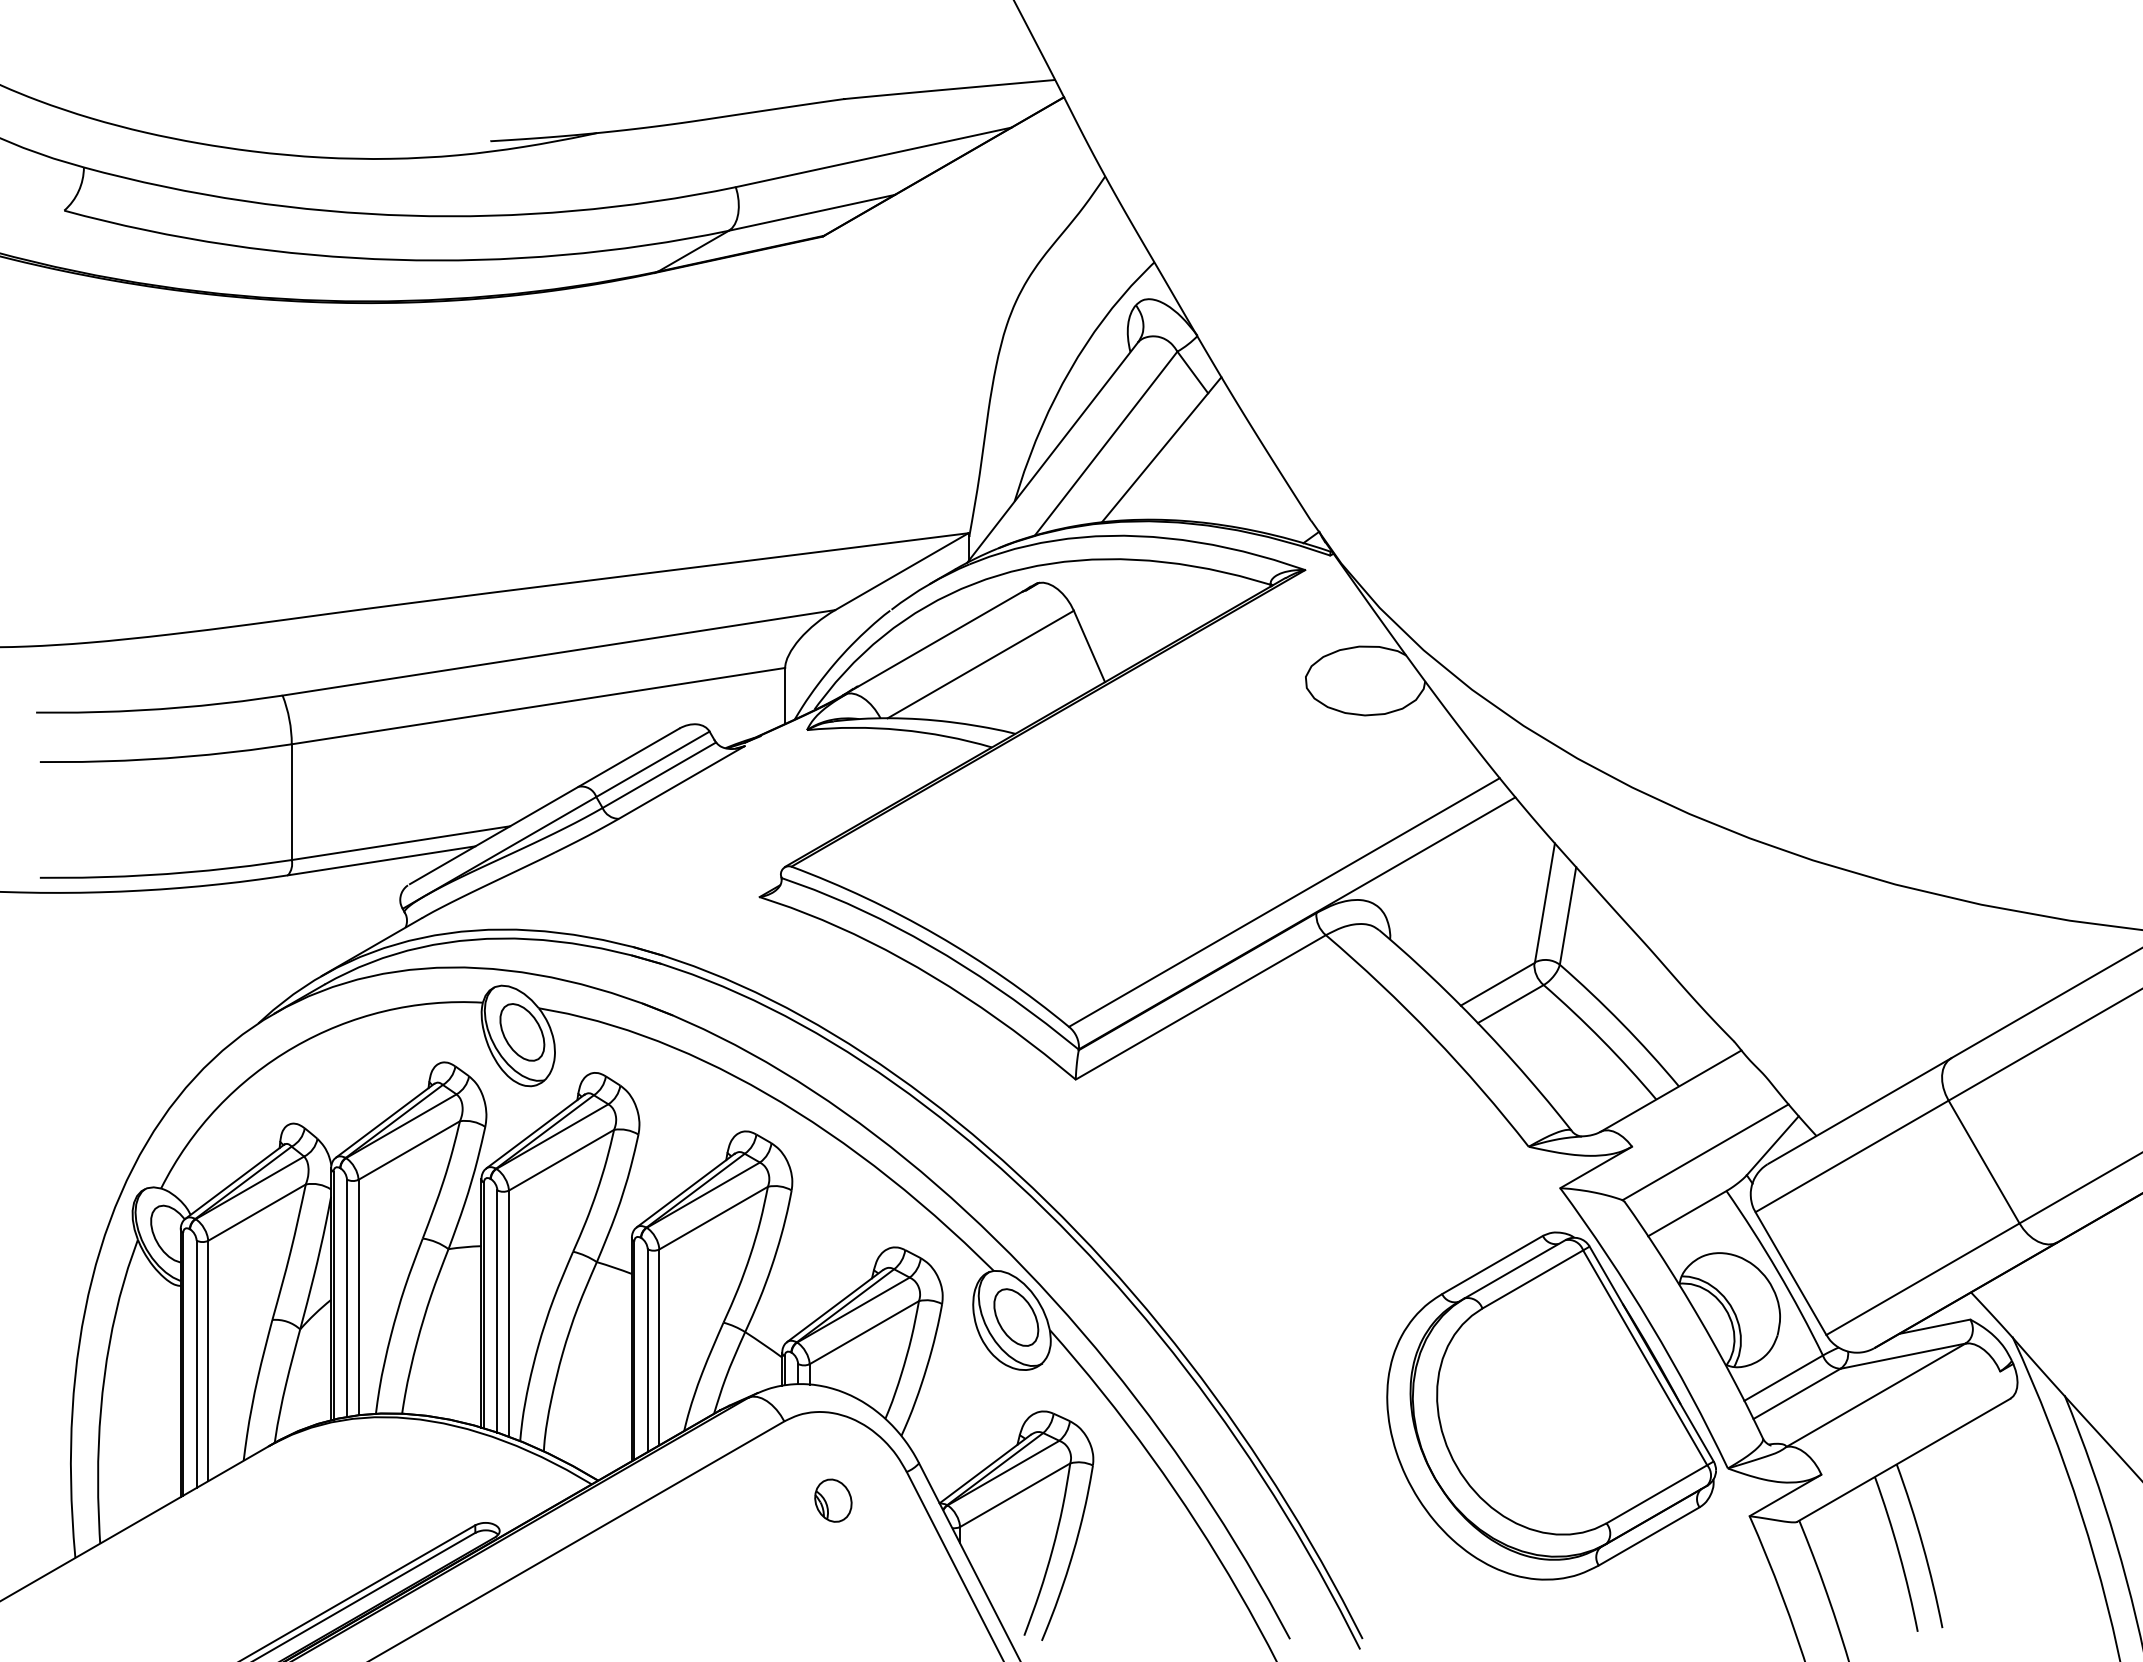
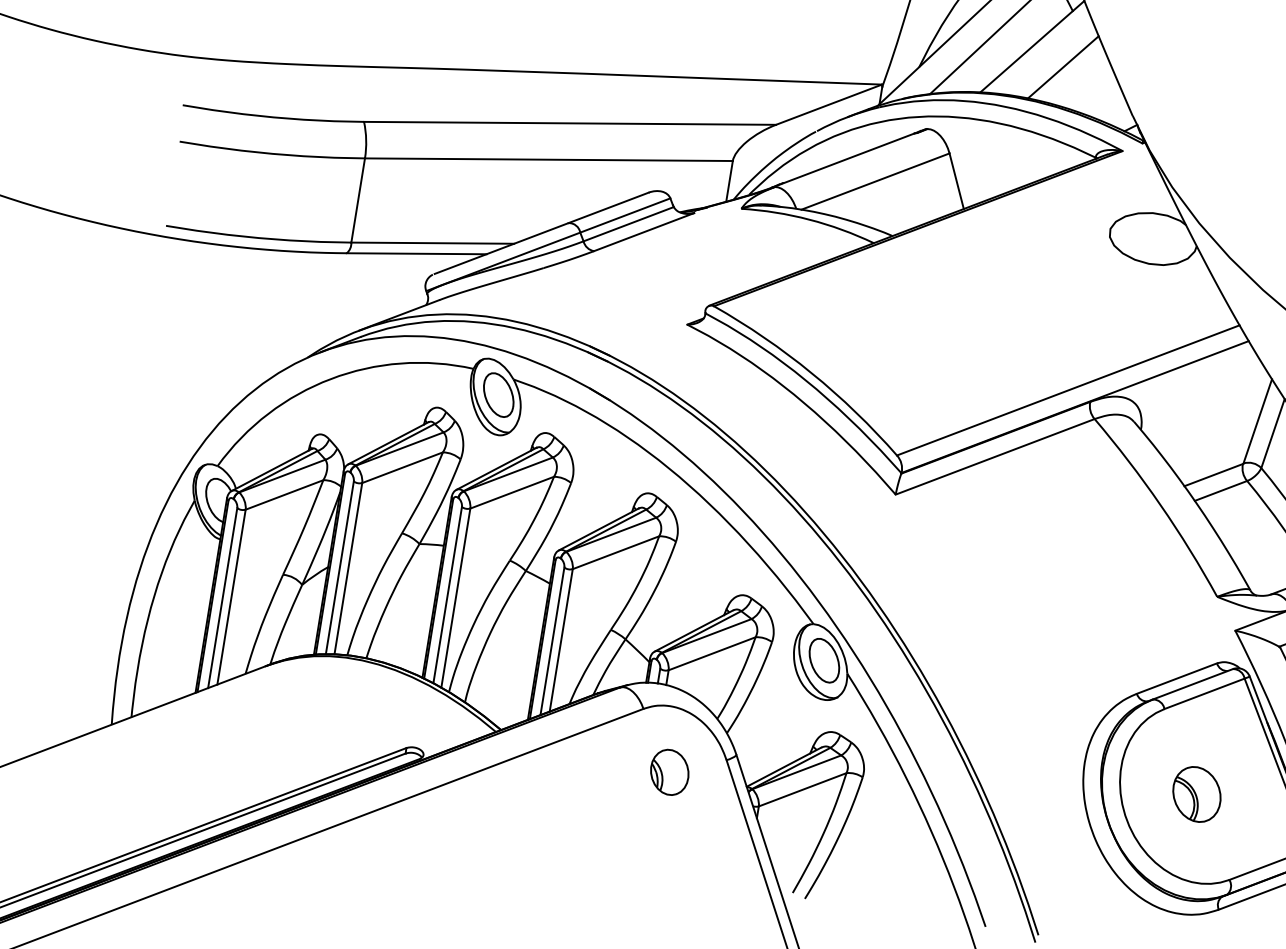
line: (1207, 470) -> (1063, 67), added
part: (1544, 1415) -> (1197, 794), added
part: (833, 1500) -> (669, 772), size x1.43

